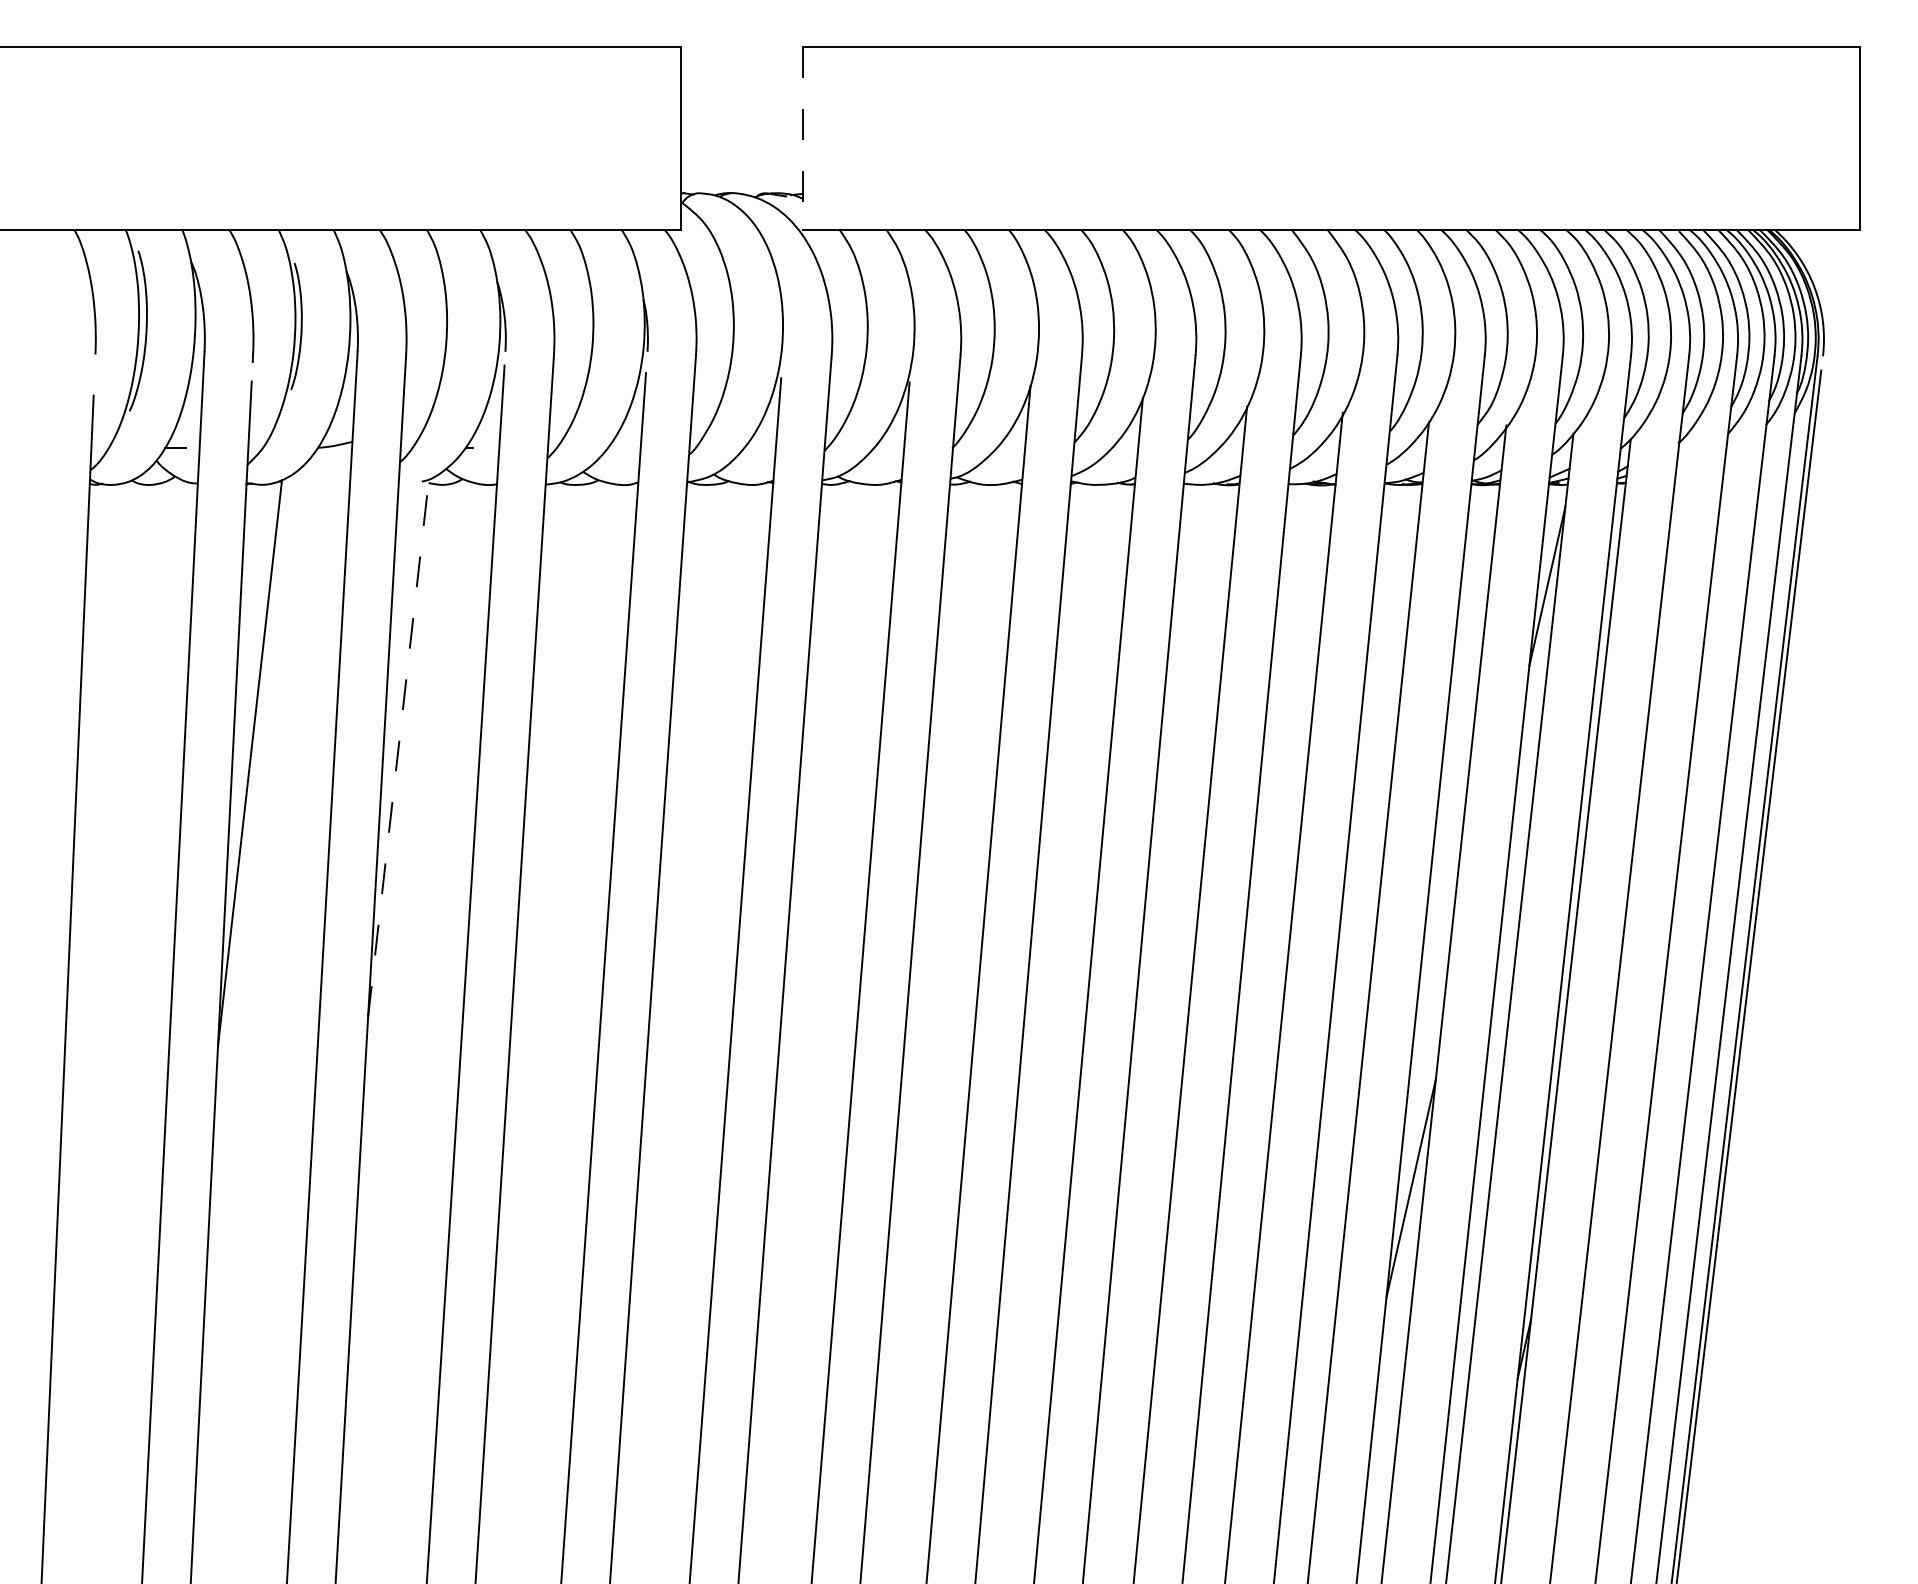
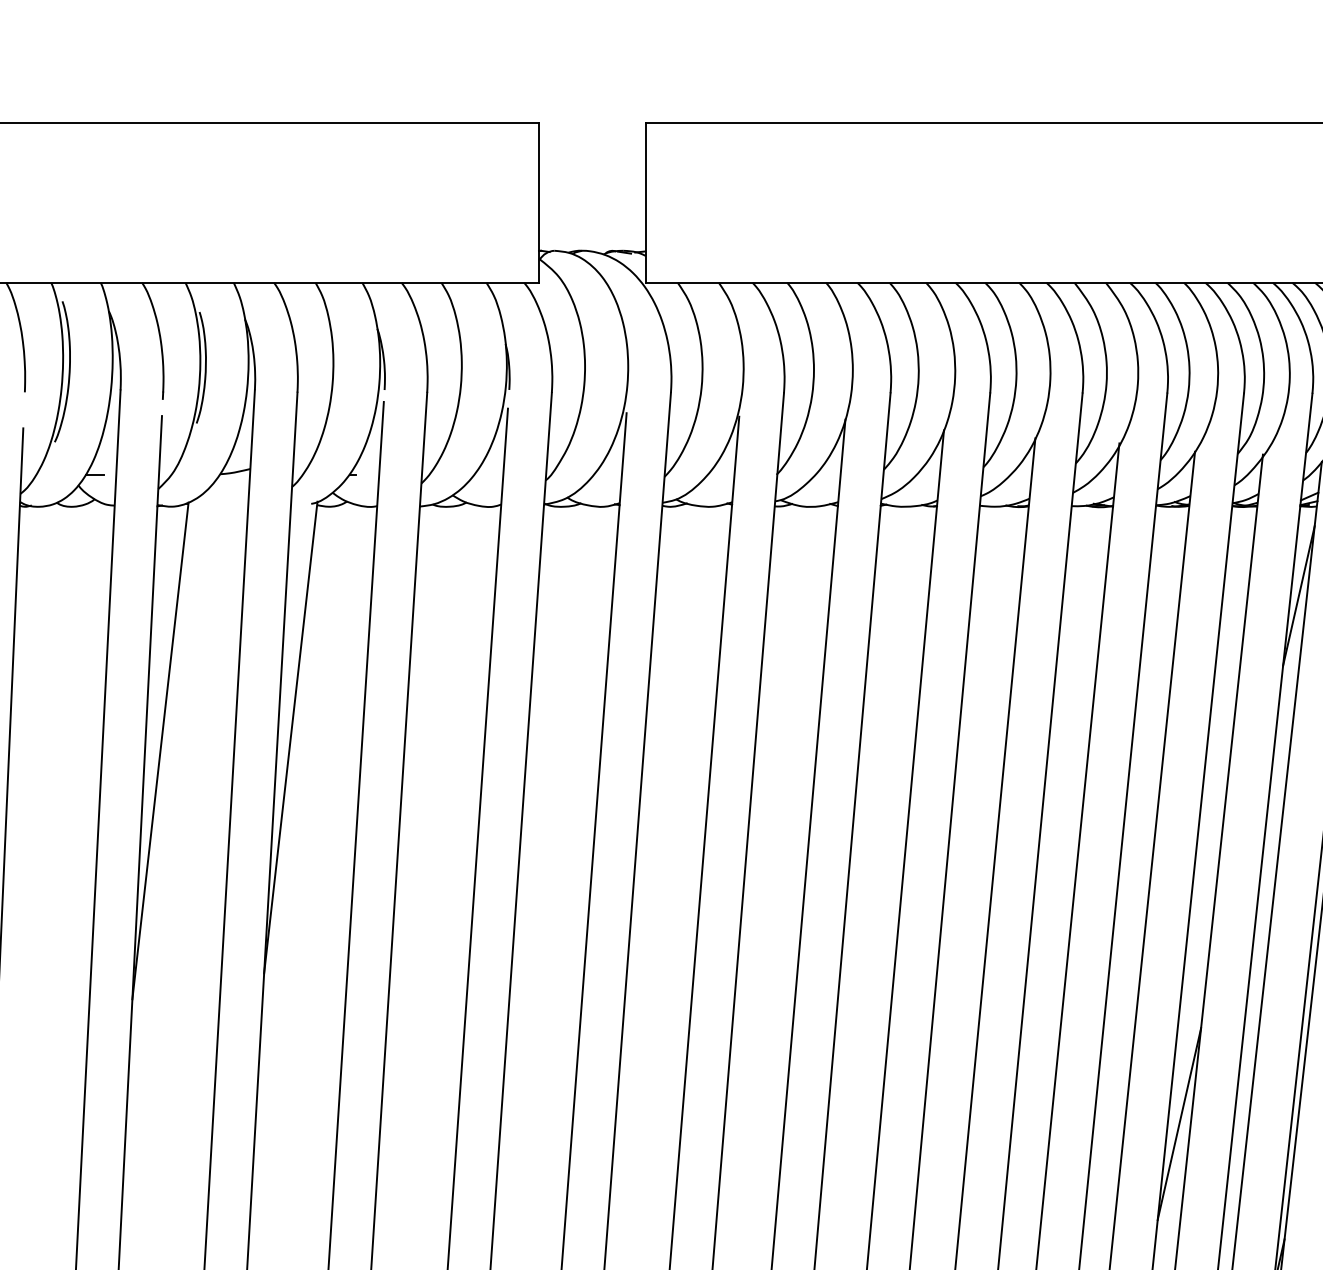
line: (802, 138) -> (645, 202), dashed -> solid
line: (398, 747) -> (290, 737), dashed -> solid

